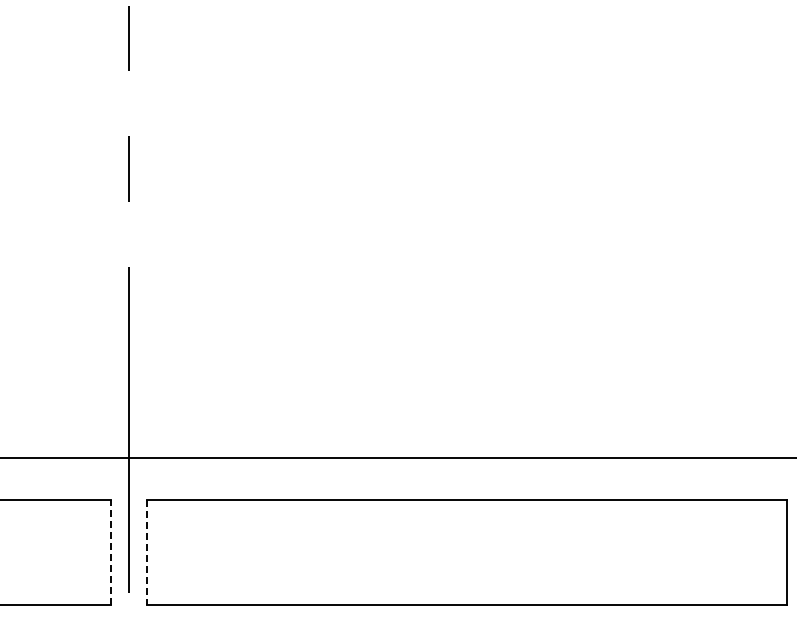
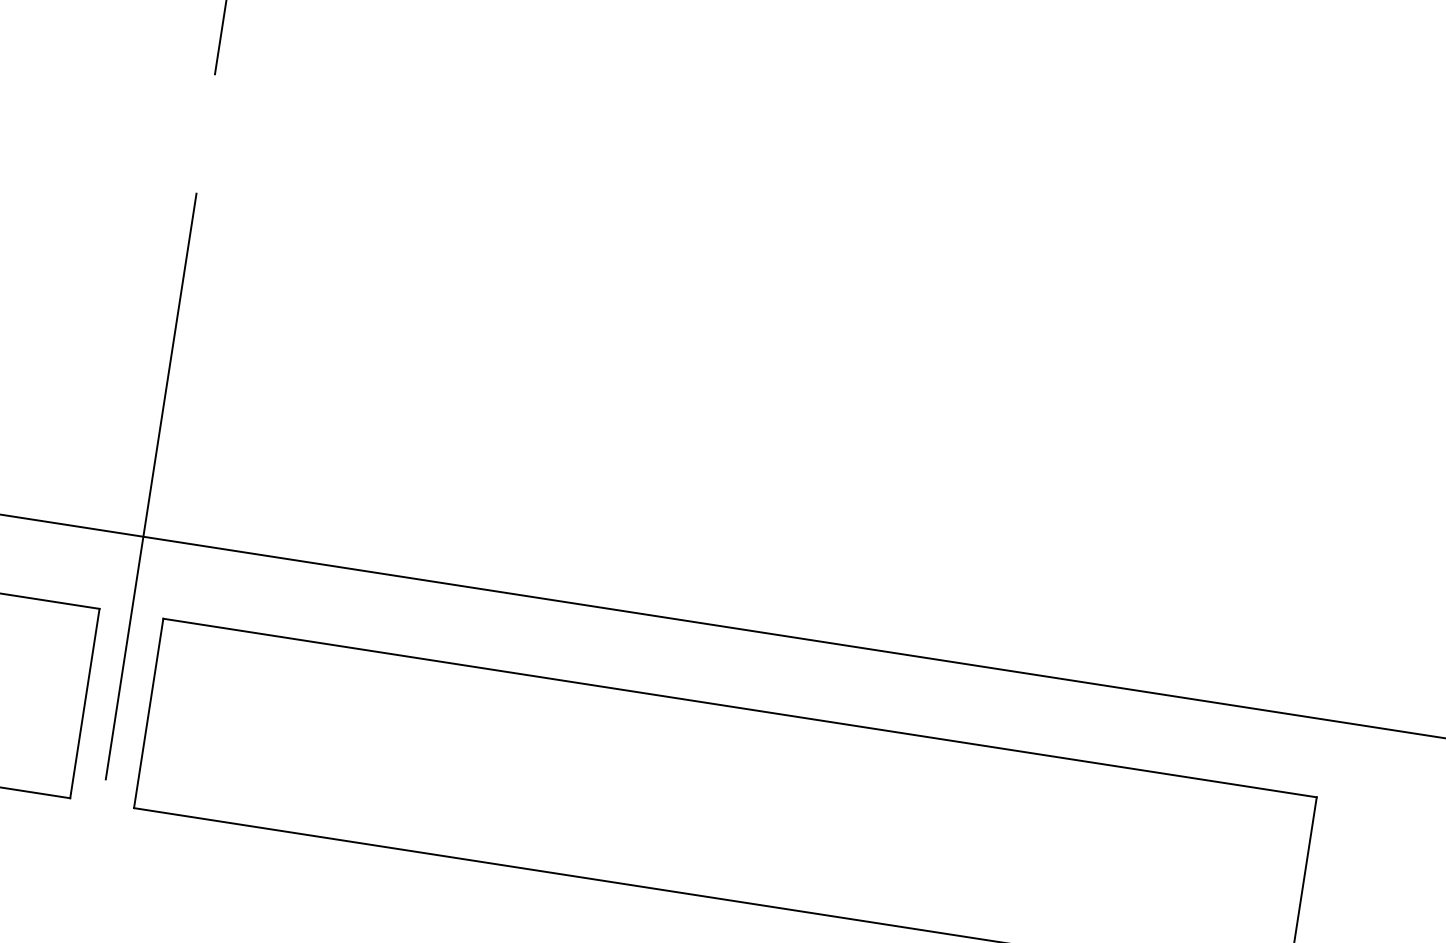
line: (111, 552) -> (85, 702), dashed -> solid
line: (146, 552) -> (148, 712), dashed -> solid

